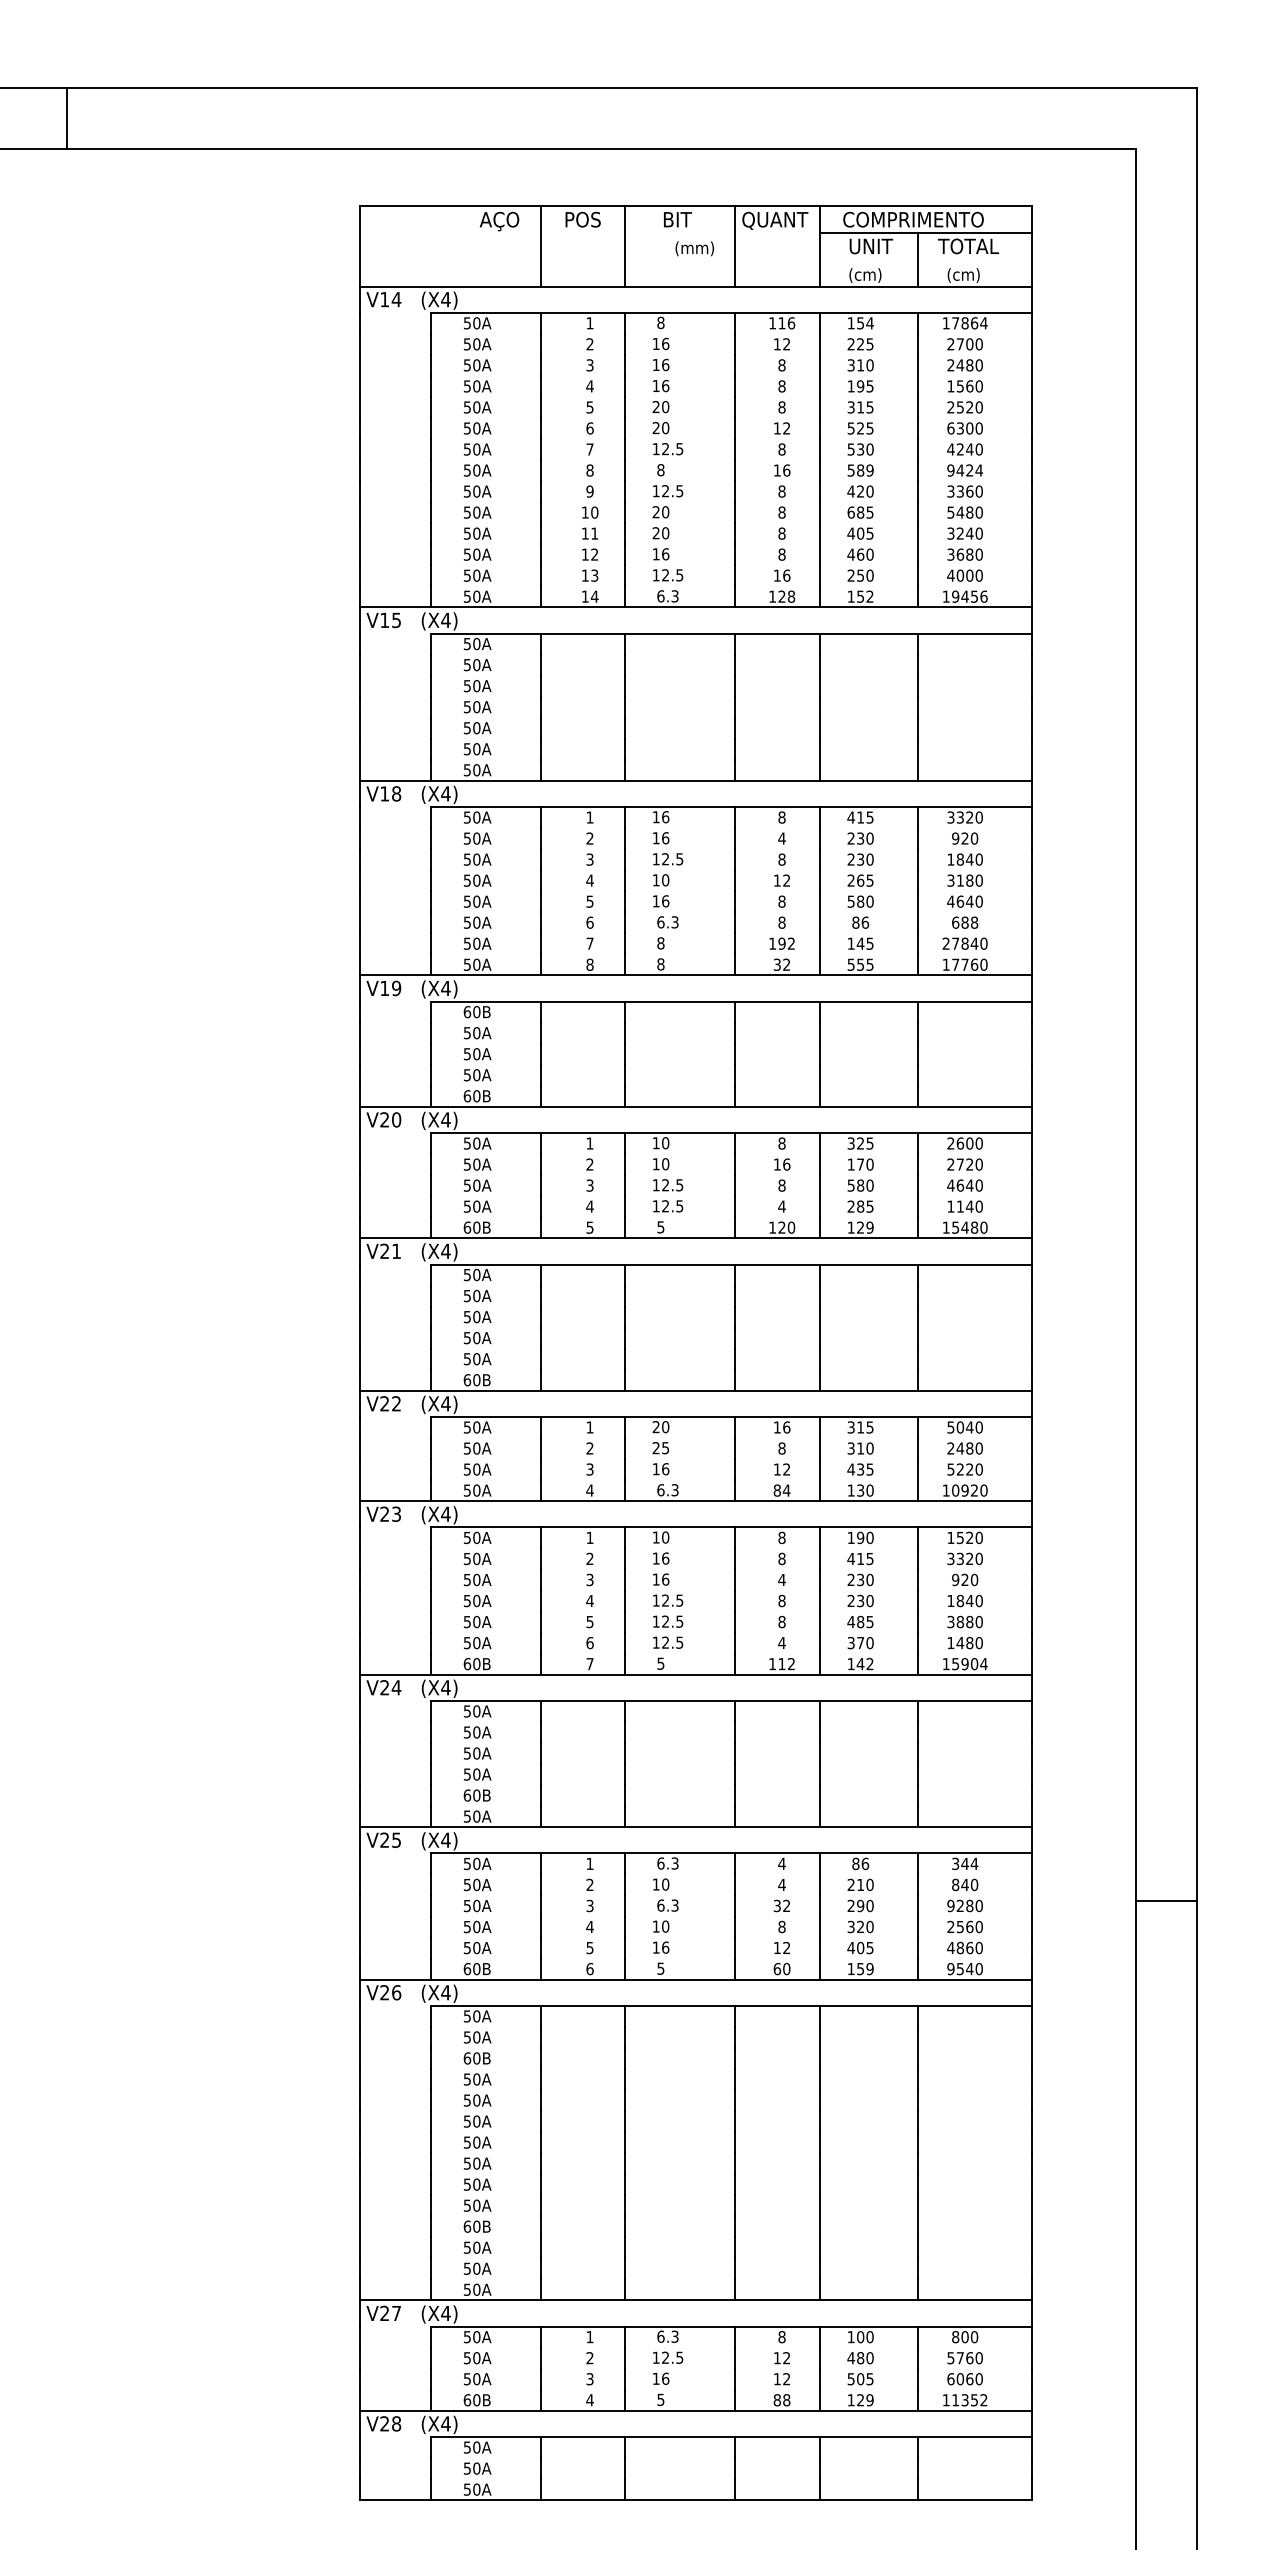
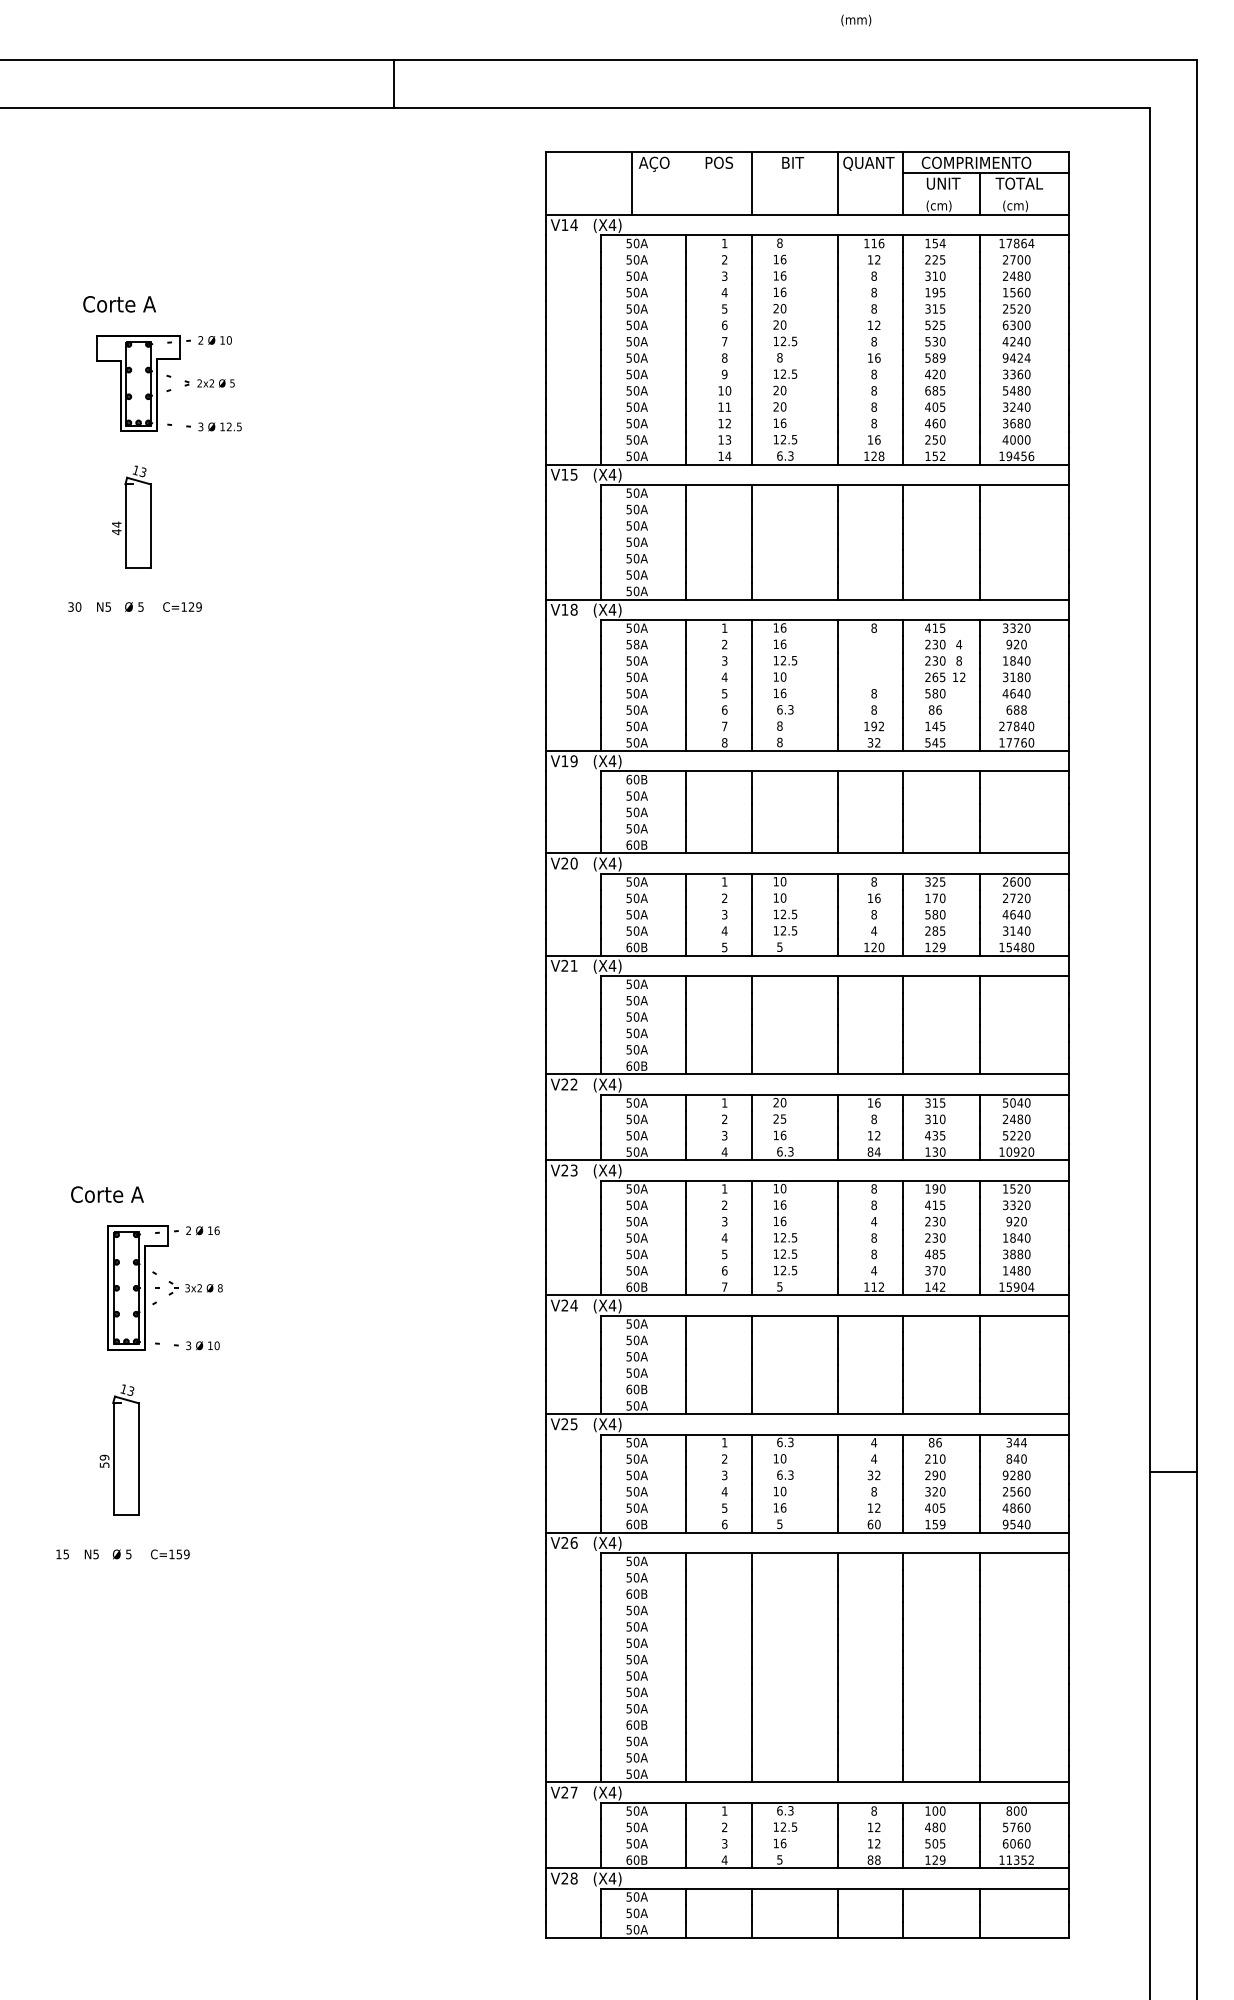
line: (66, 117) -> (393, 83), moved
line: (540, 246) -> (632, 183), moved
text: (695, 248) -> (856, 20), moved
text: (476, 838) -> (636, 644), 50A -> 58A
text: (782, 859) -> (959, 660), moved
text: (860, 964) -> (935, 742), 555 -> 545
text: (950, 1205) -> (1005, 930), 1140 -> 3140

